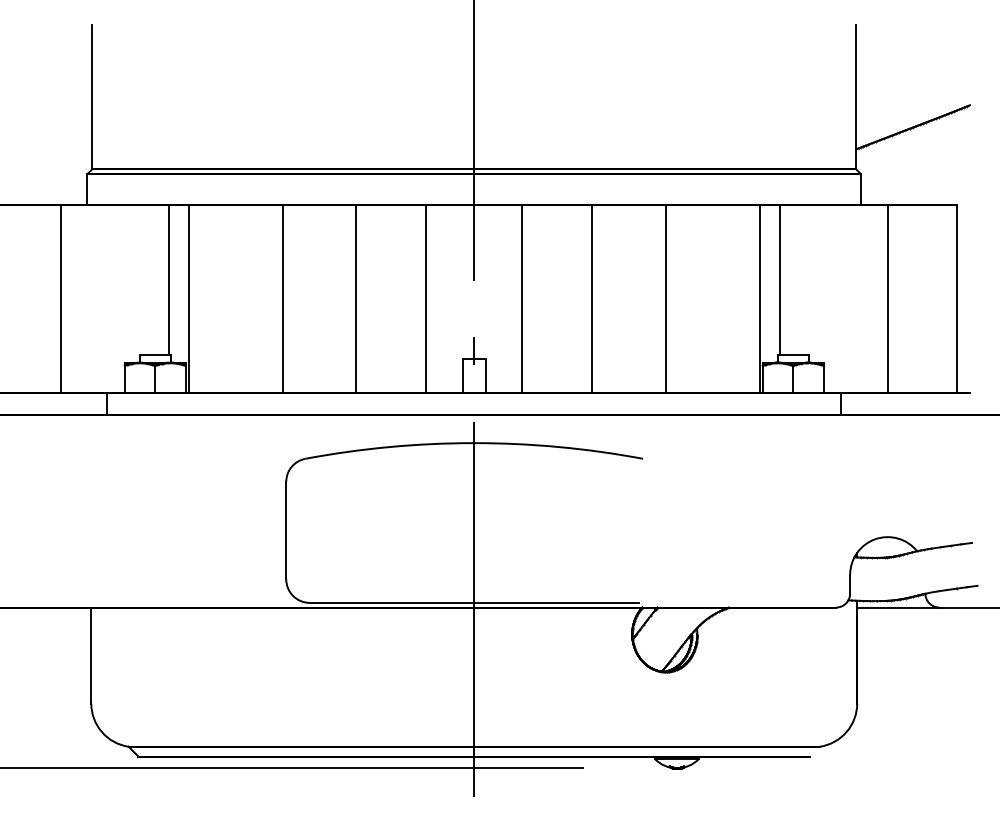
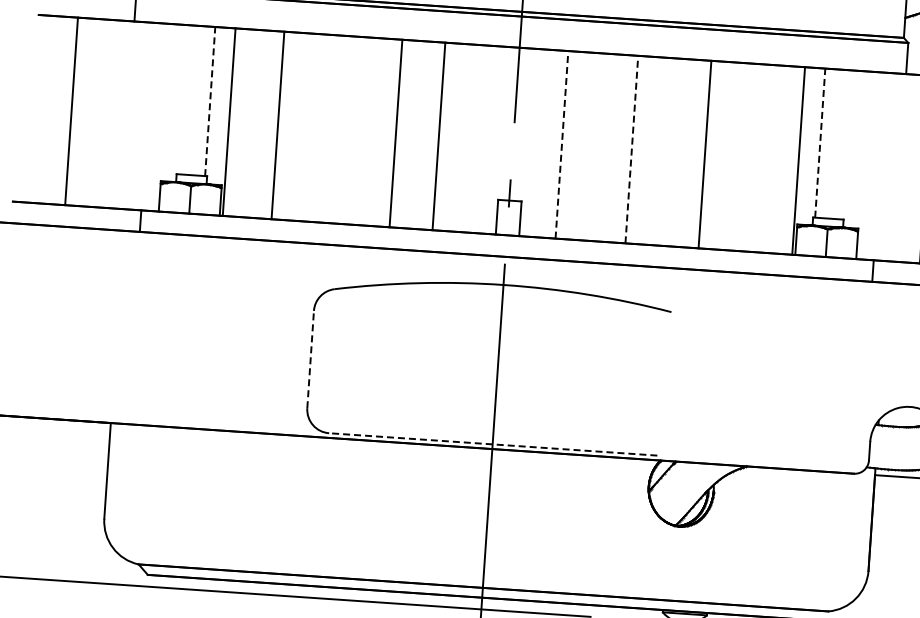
line: (168, 280) -> (210, 101), solid -> dashed
line: (779, 280) -> (819, 143), solid -> dashed
line: (60, 299) -> (71, 111), moved
line: (282, 299) -> (277, 125), moved
line: (426, 299) -> (439, 136), moved
line: (522, 299) -> (562, 145), solid -> dashed
line: (592, 299) -> (631, 149), solid -> dashed
line: (286, 530) -> (310, 359), solid -> dashed
line: (473, 602) -> (492, 443), solid -> dashed

